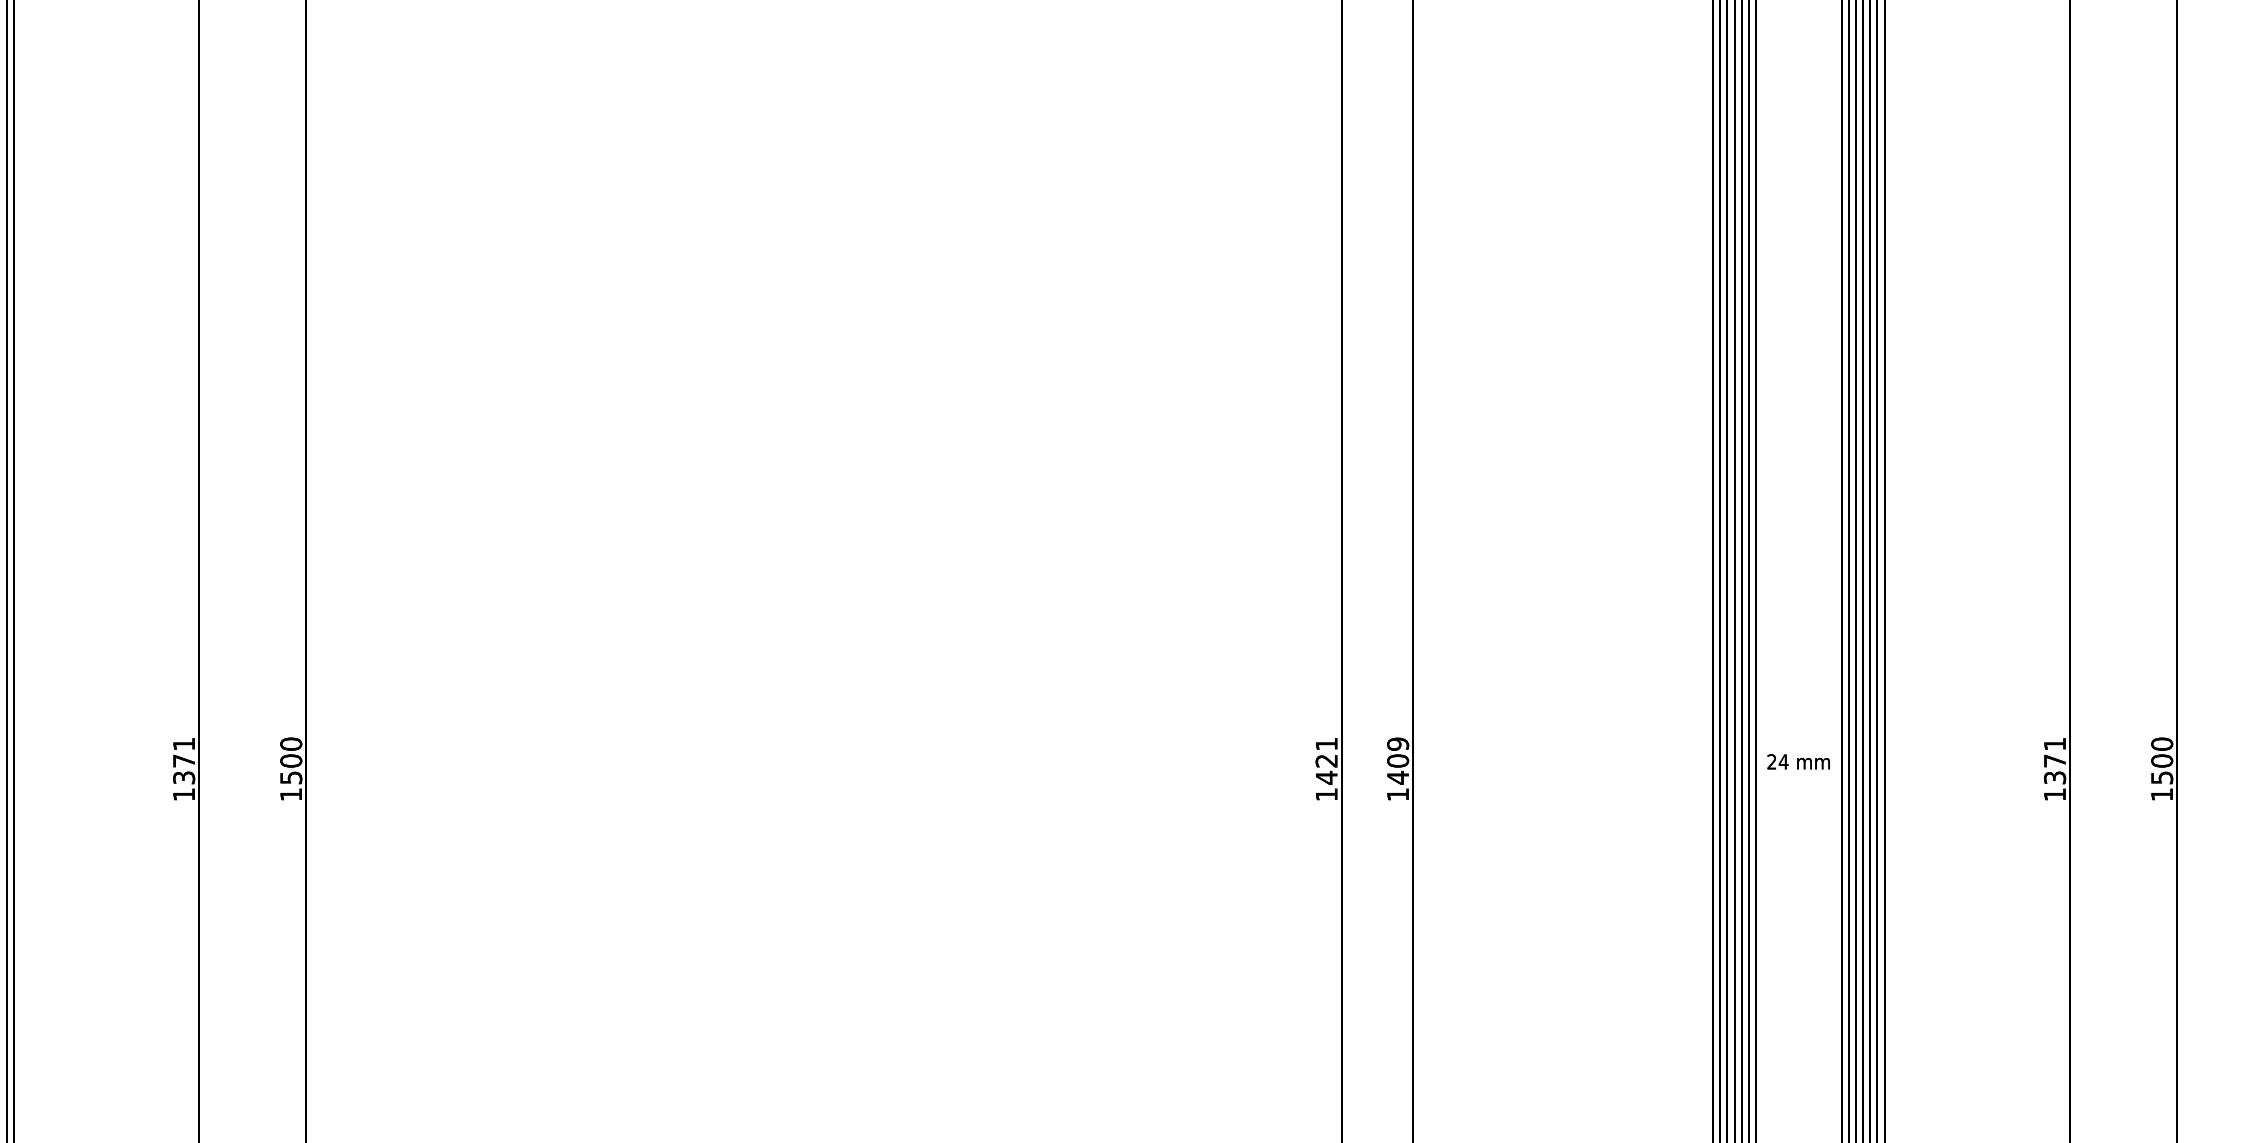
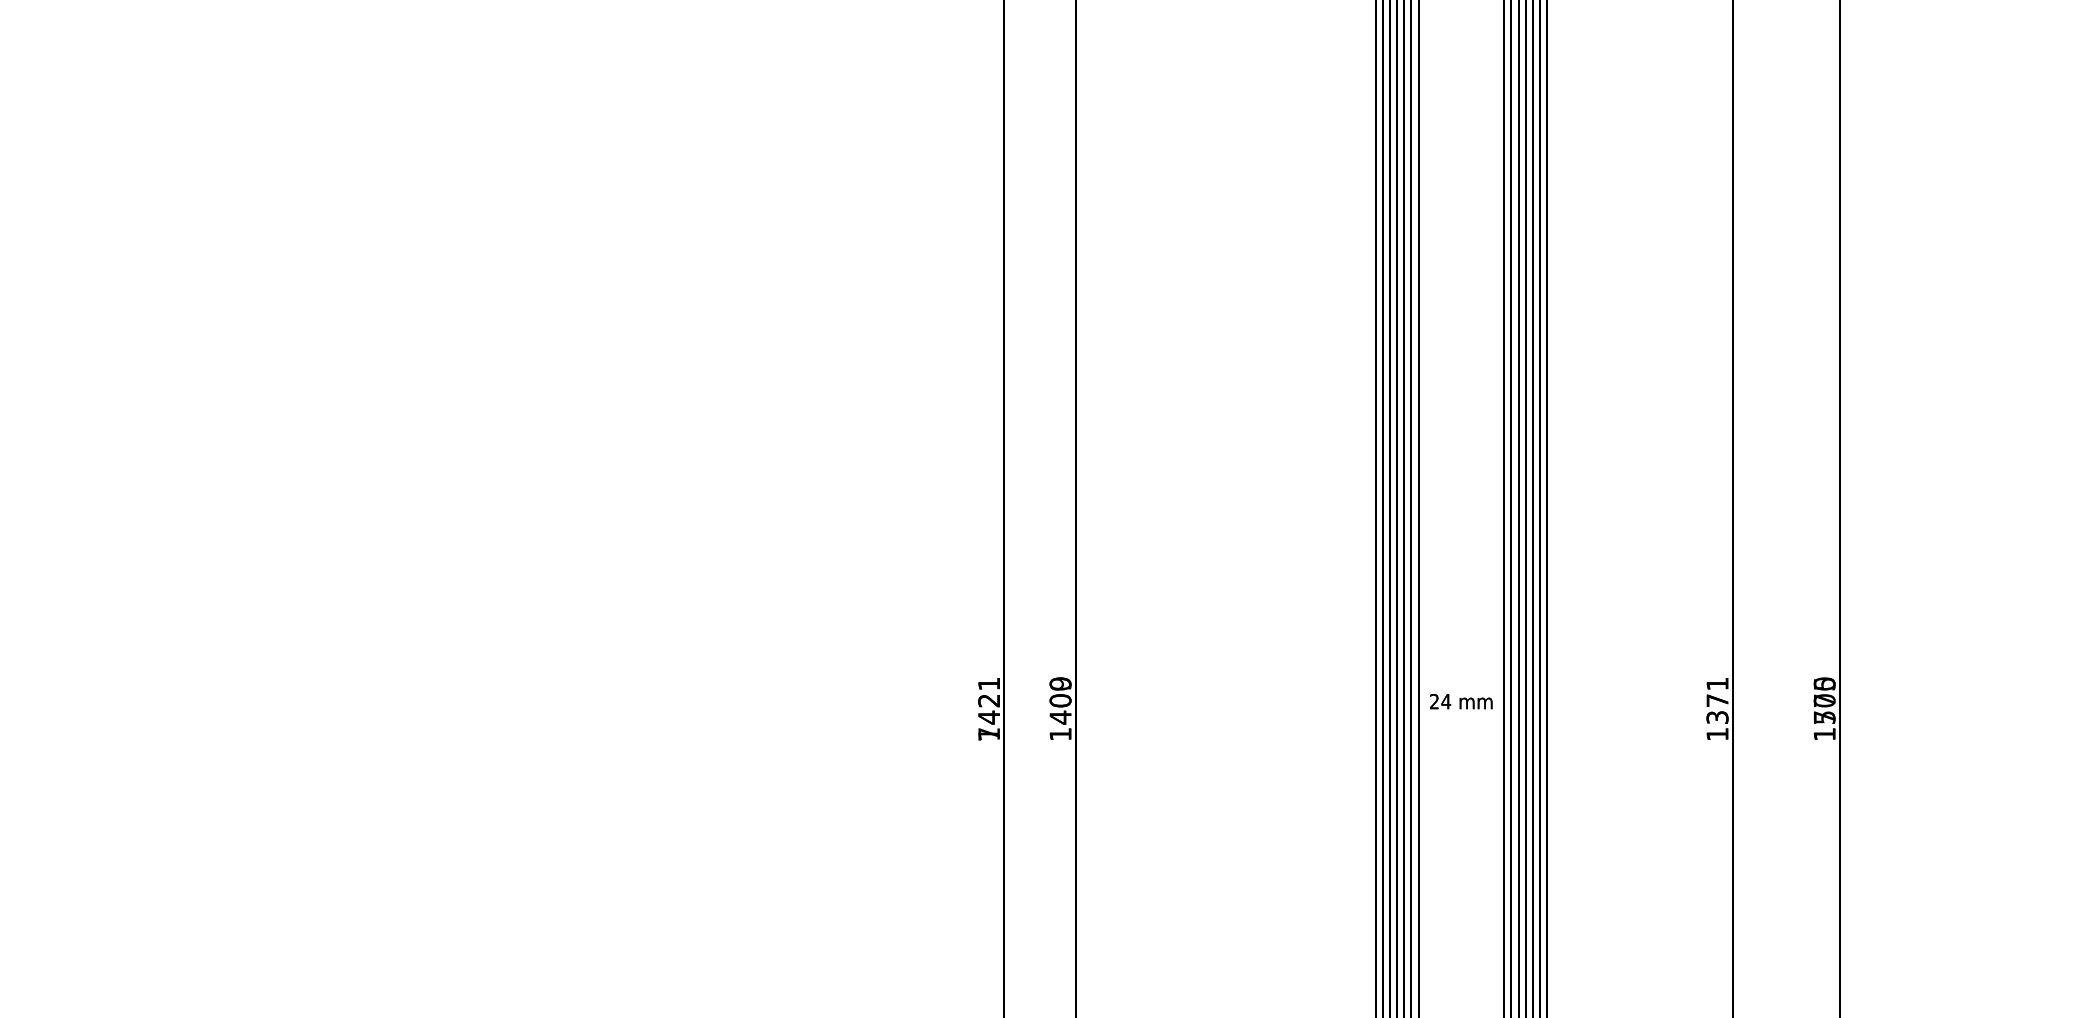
text: (1398, 743) -> (1061, 683), 1409 -> 1400
text: (2162, 760) -> (1825, 700), 1500 -> 1775
text: (1326, 794) -> (989, 734), 1421 -> 7421

